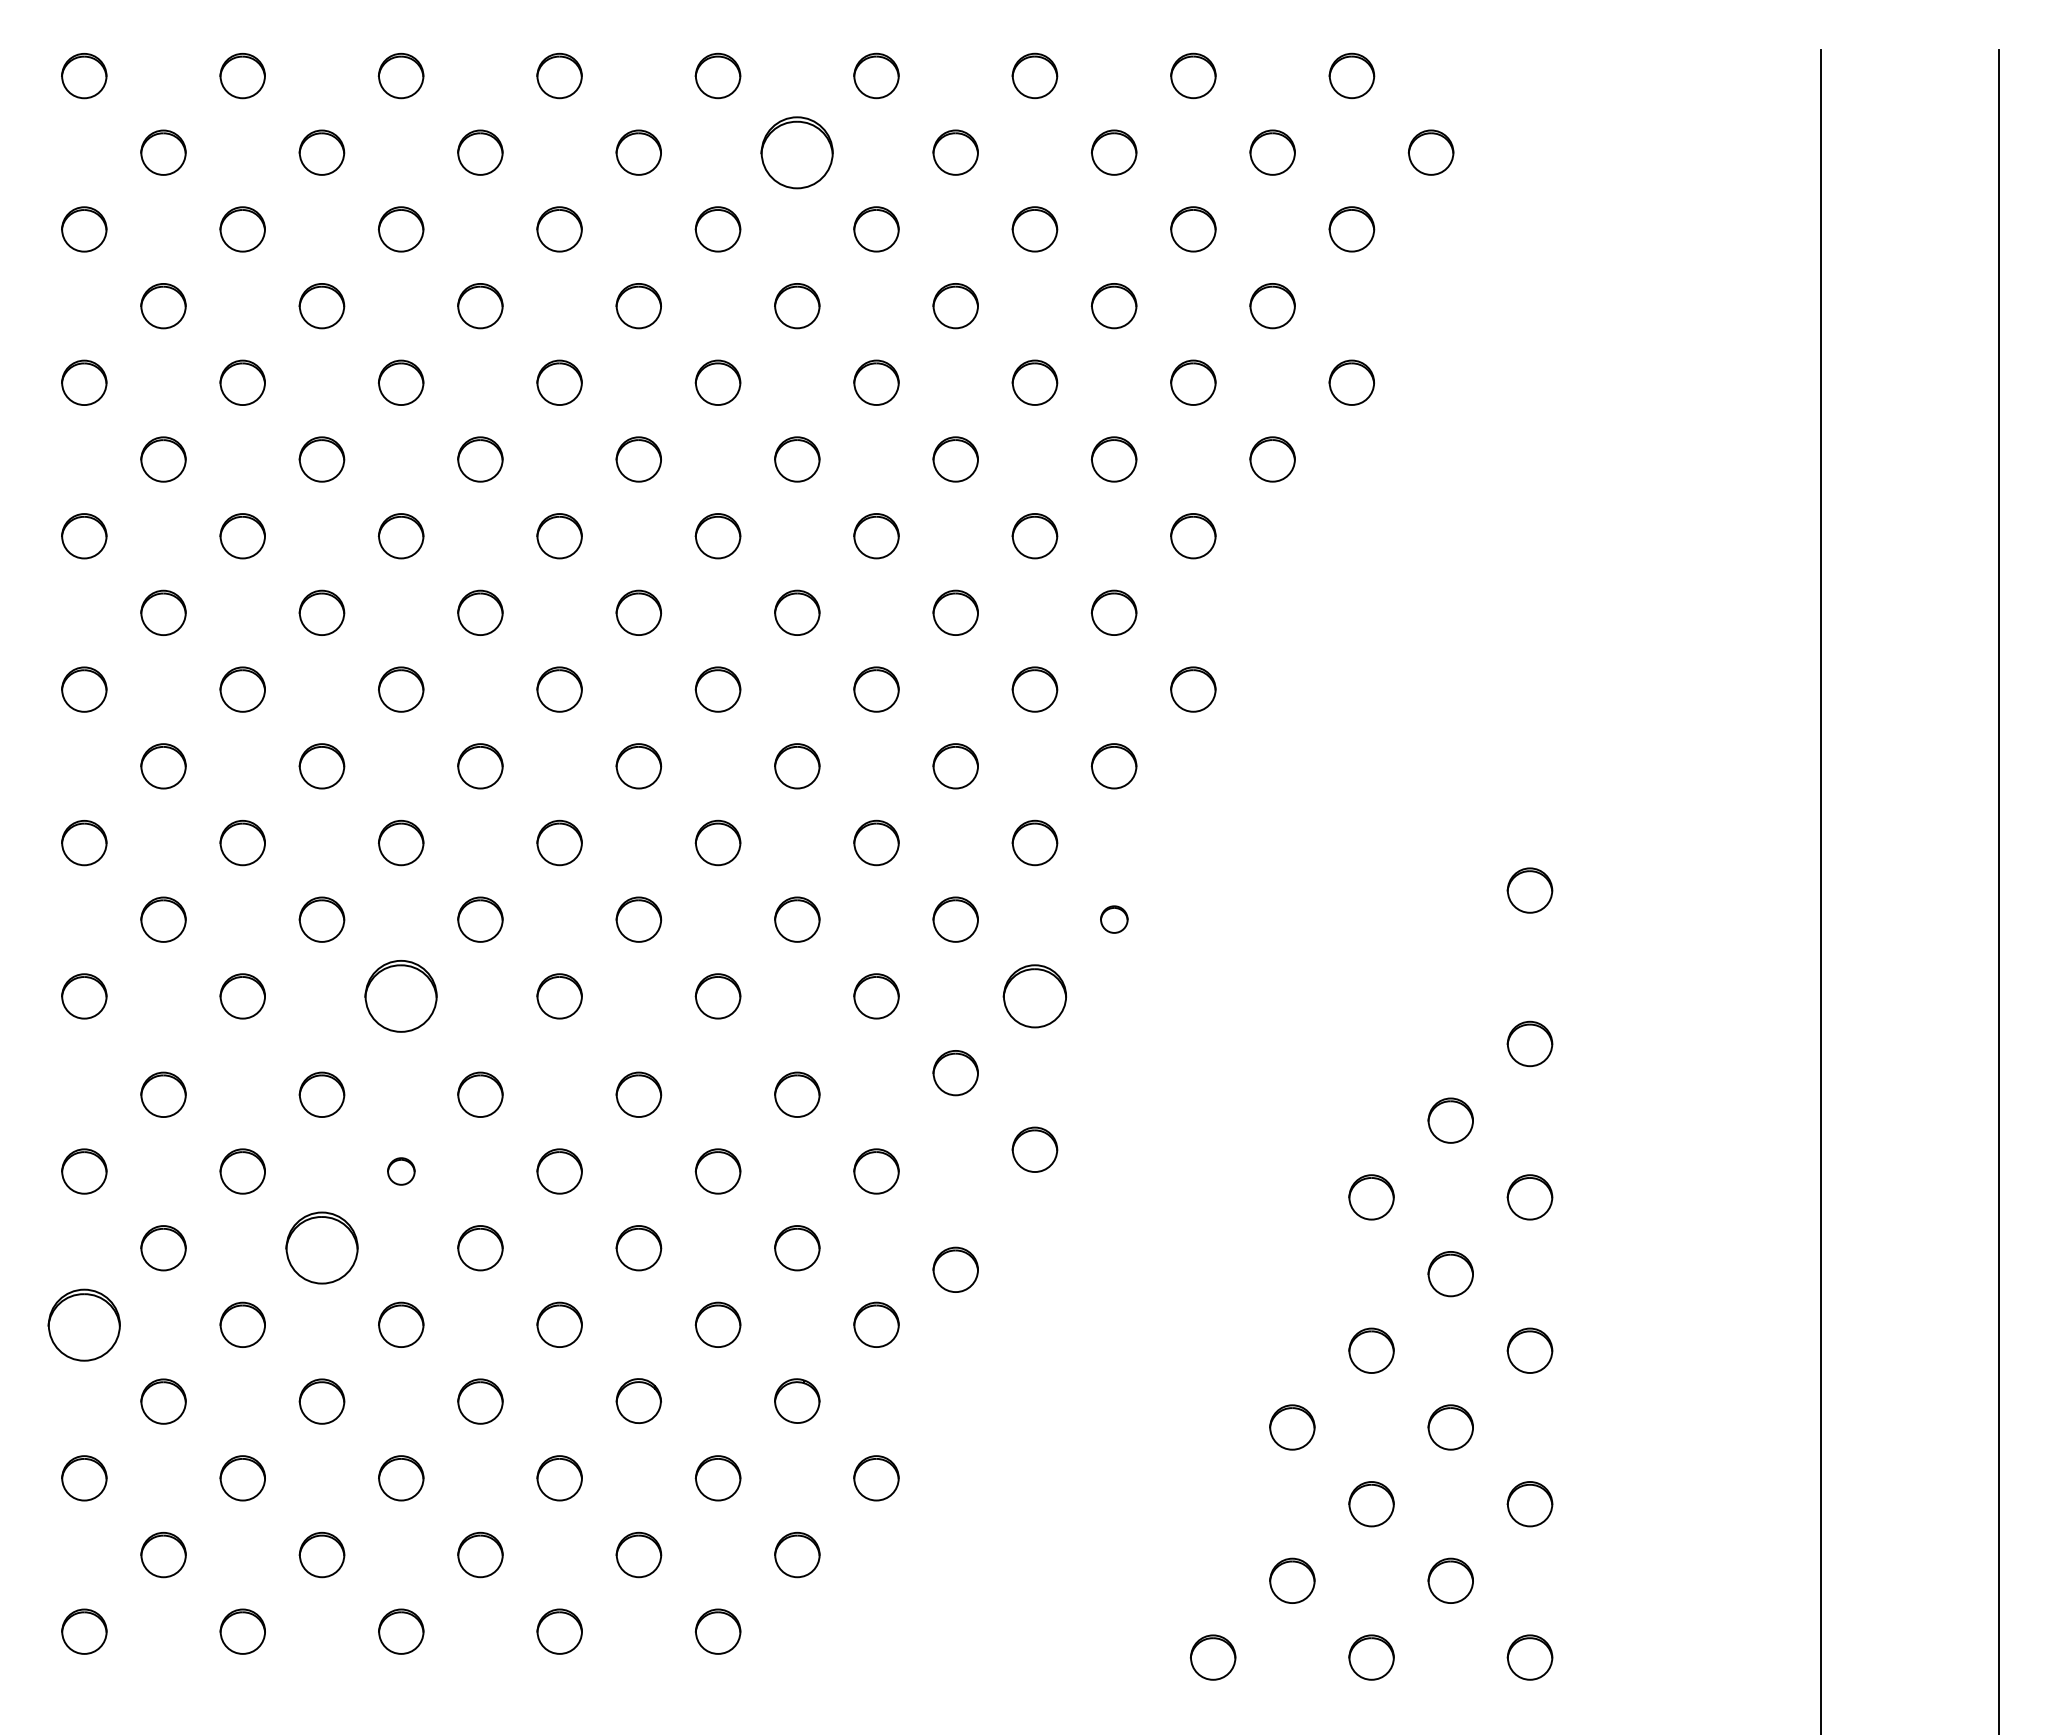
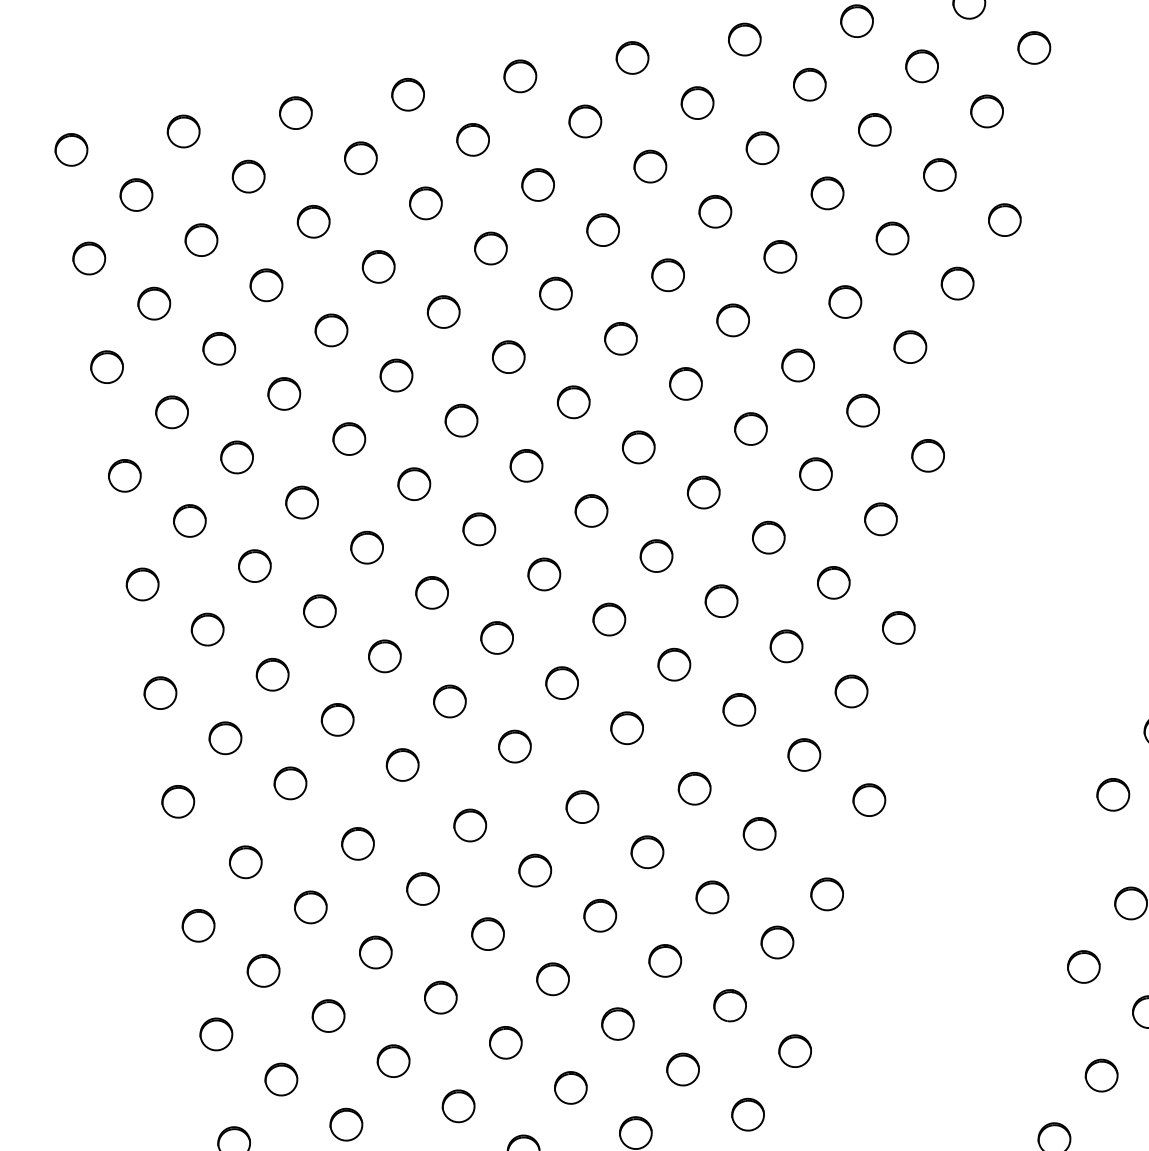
part: (797, 152) -> (585, 121), size x0.62
part: (1114, 919) -> (898, 627), size x1.67
part: (401, 996) -> (402, 765), size x0.62
part: (1034, 996) -> (851, 691), size x0.71
part: (401, 1171) -> (423, 889), size x1.67
part: (321, 1248) -> (375, 952), size x0.62
part: (84, 1324) -> (216, 1034), size x0.62

